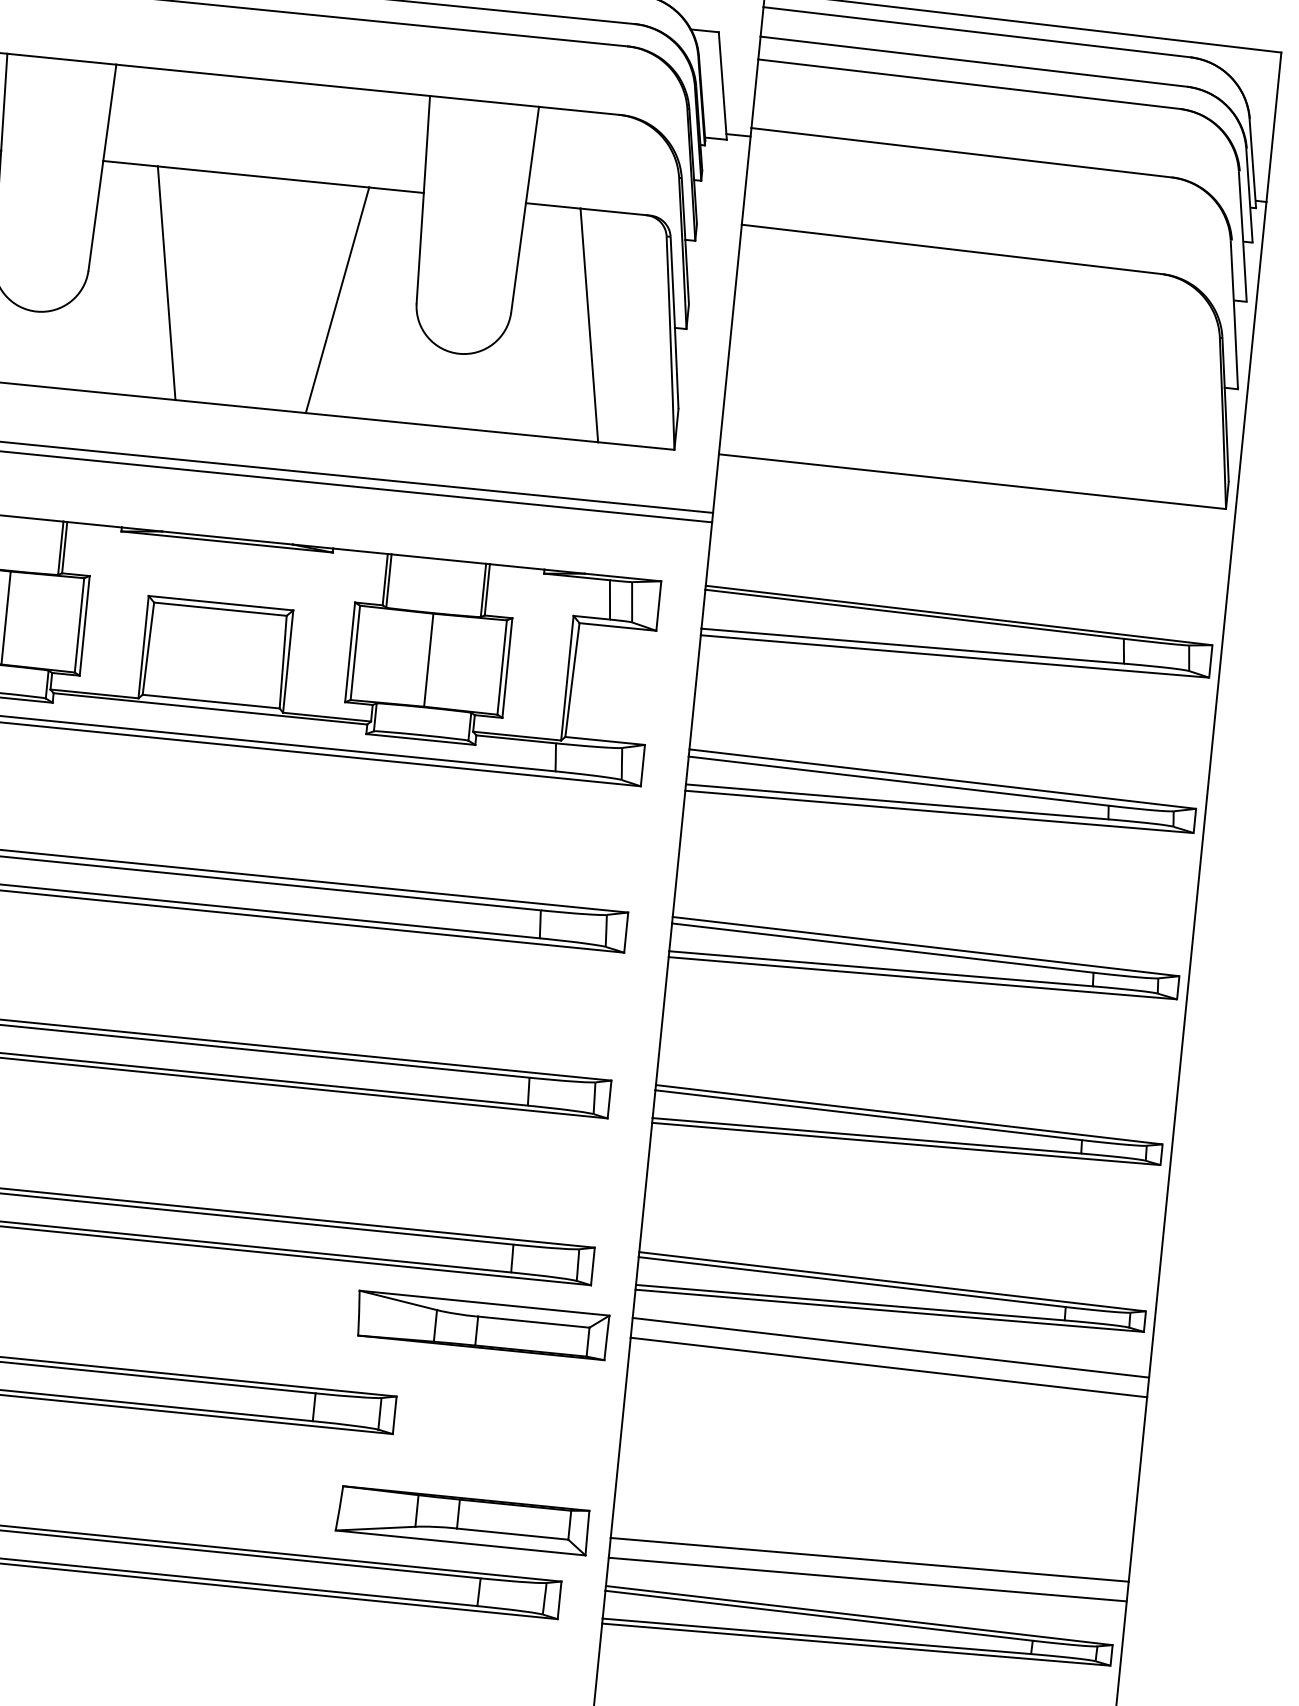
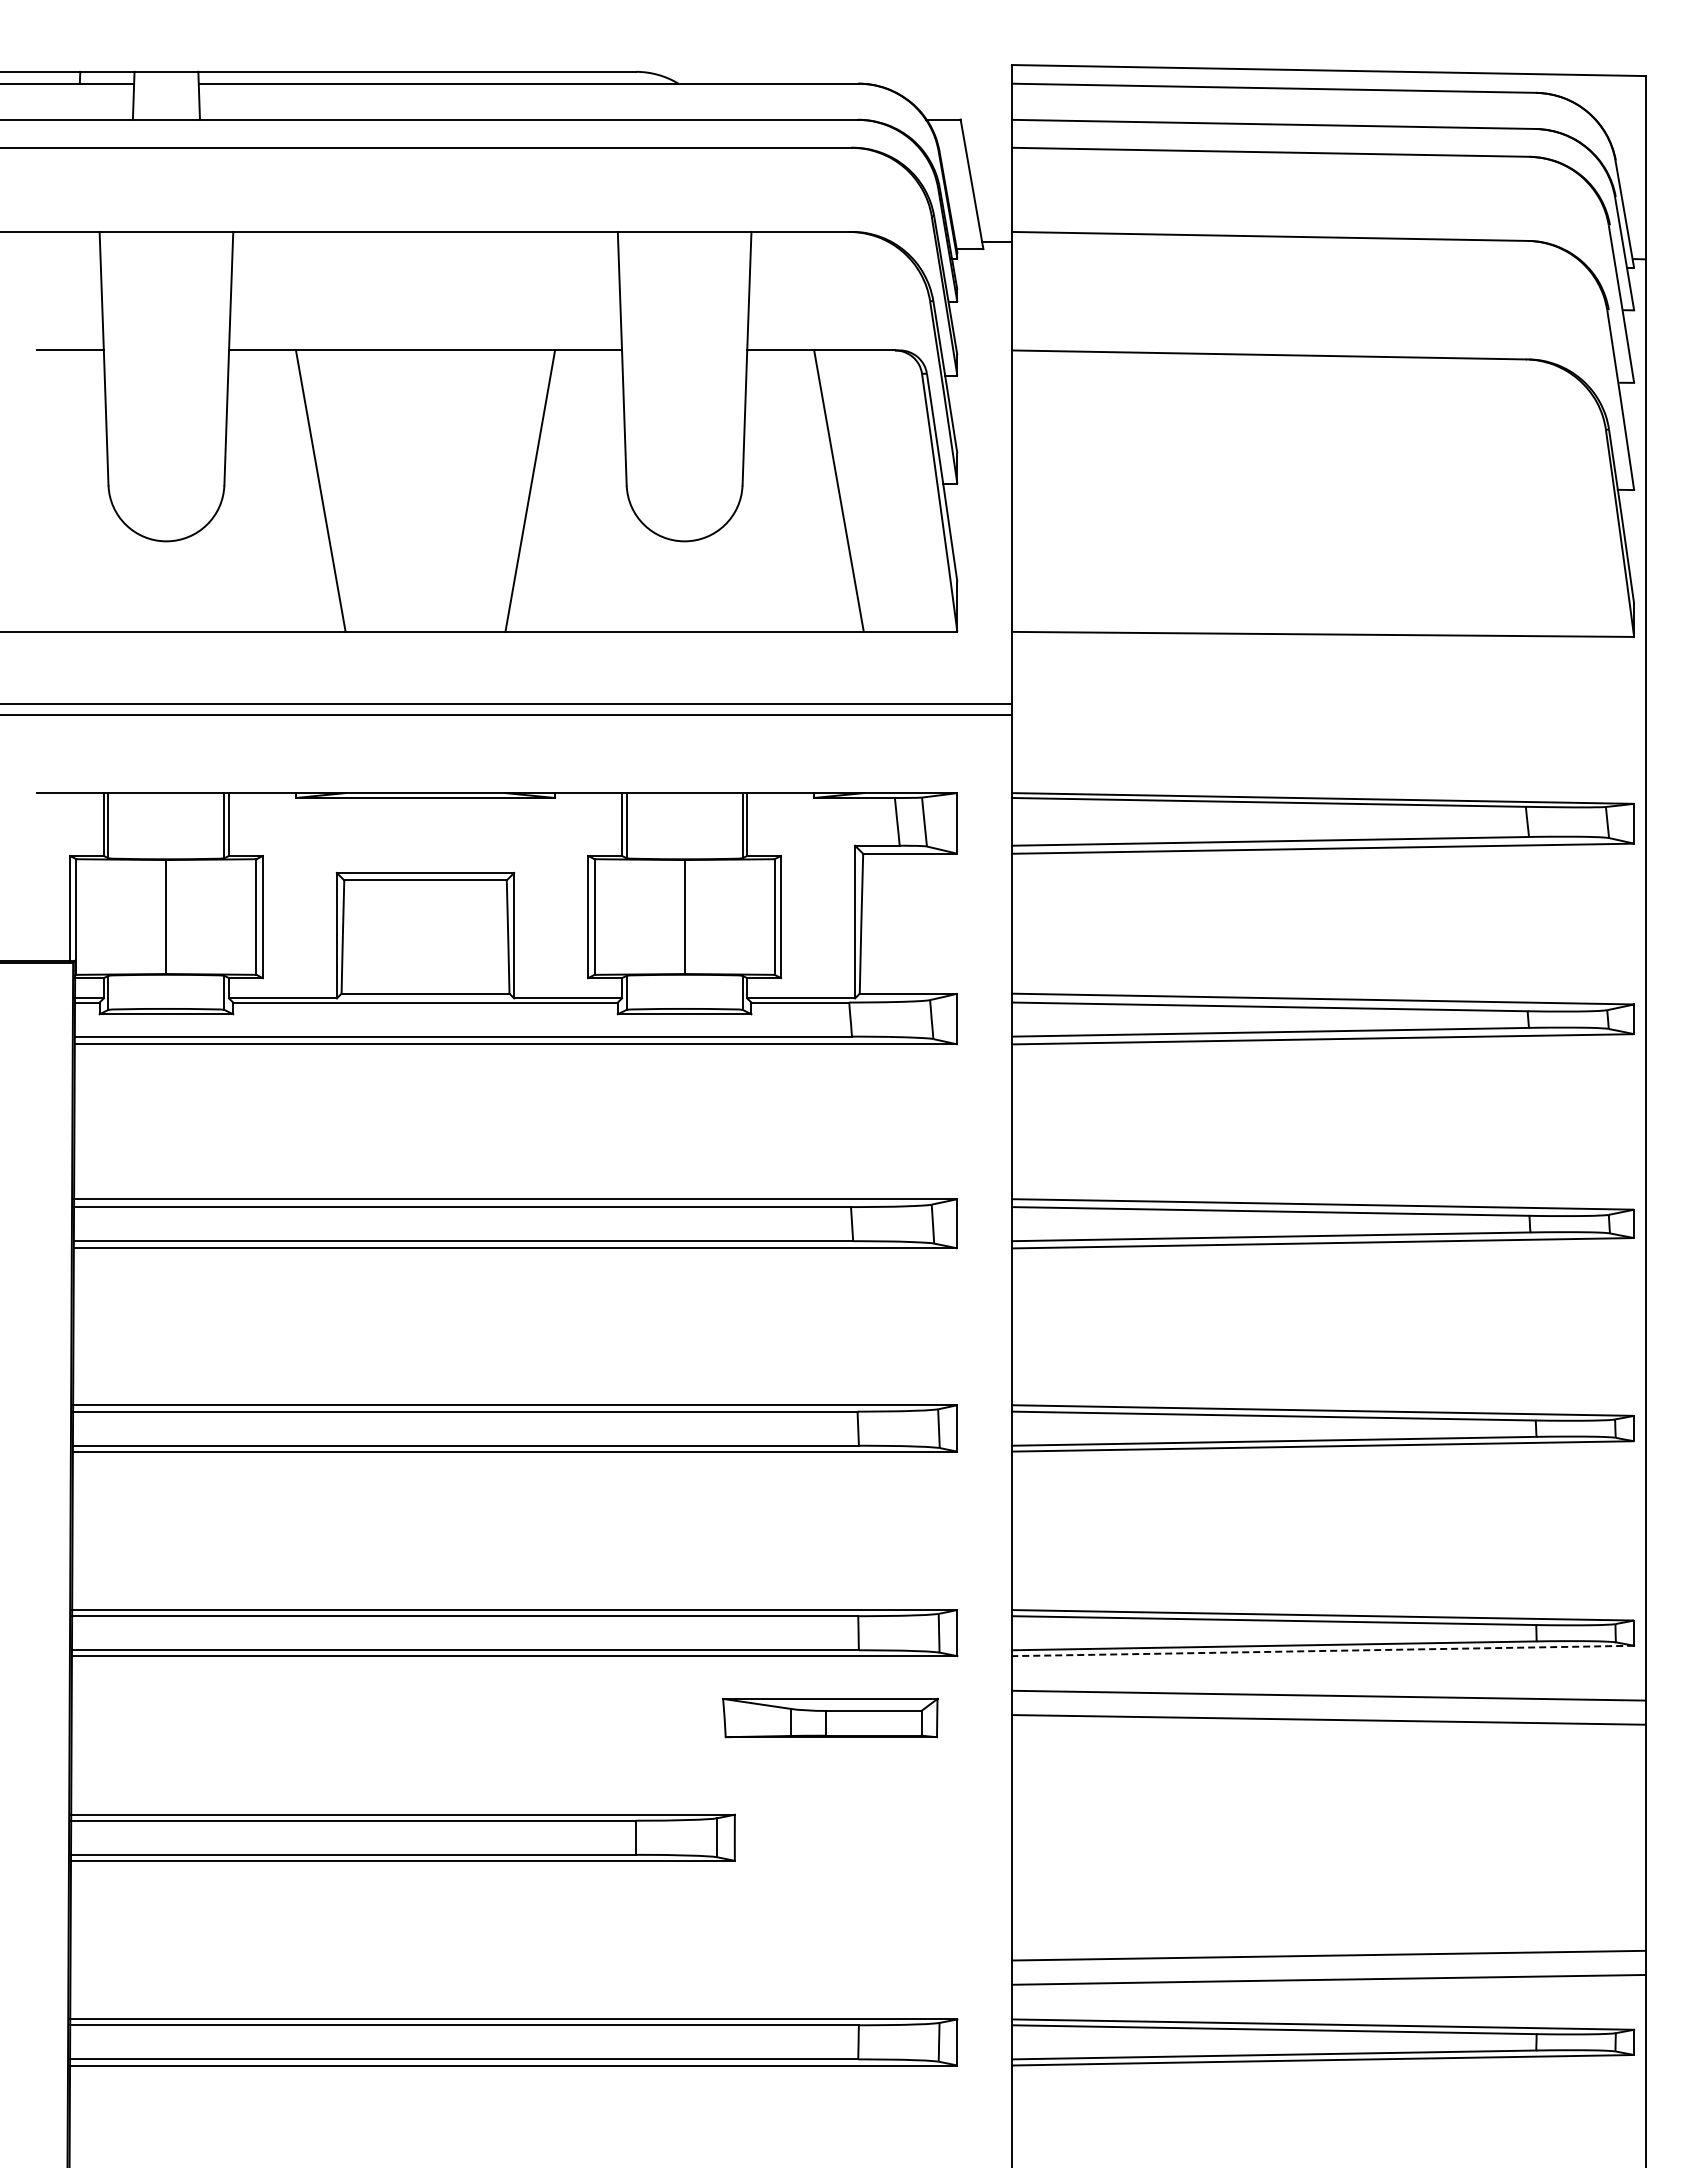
line: (888, 1311) -> (1321, 1651), solid -> dashed
part: (482, 1324) -> (830, 1717), size x0.7
part: (463, 1520) -> (830, 1957), removed

